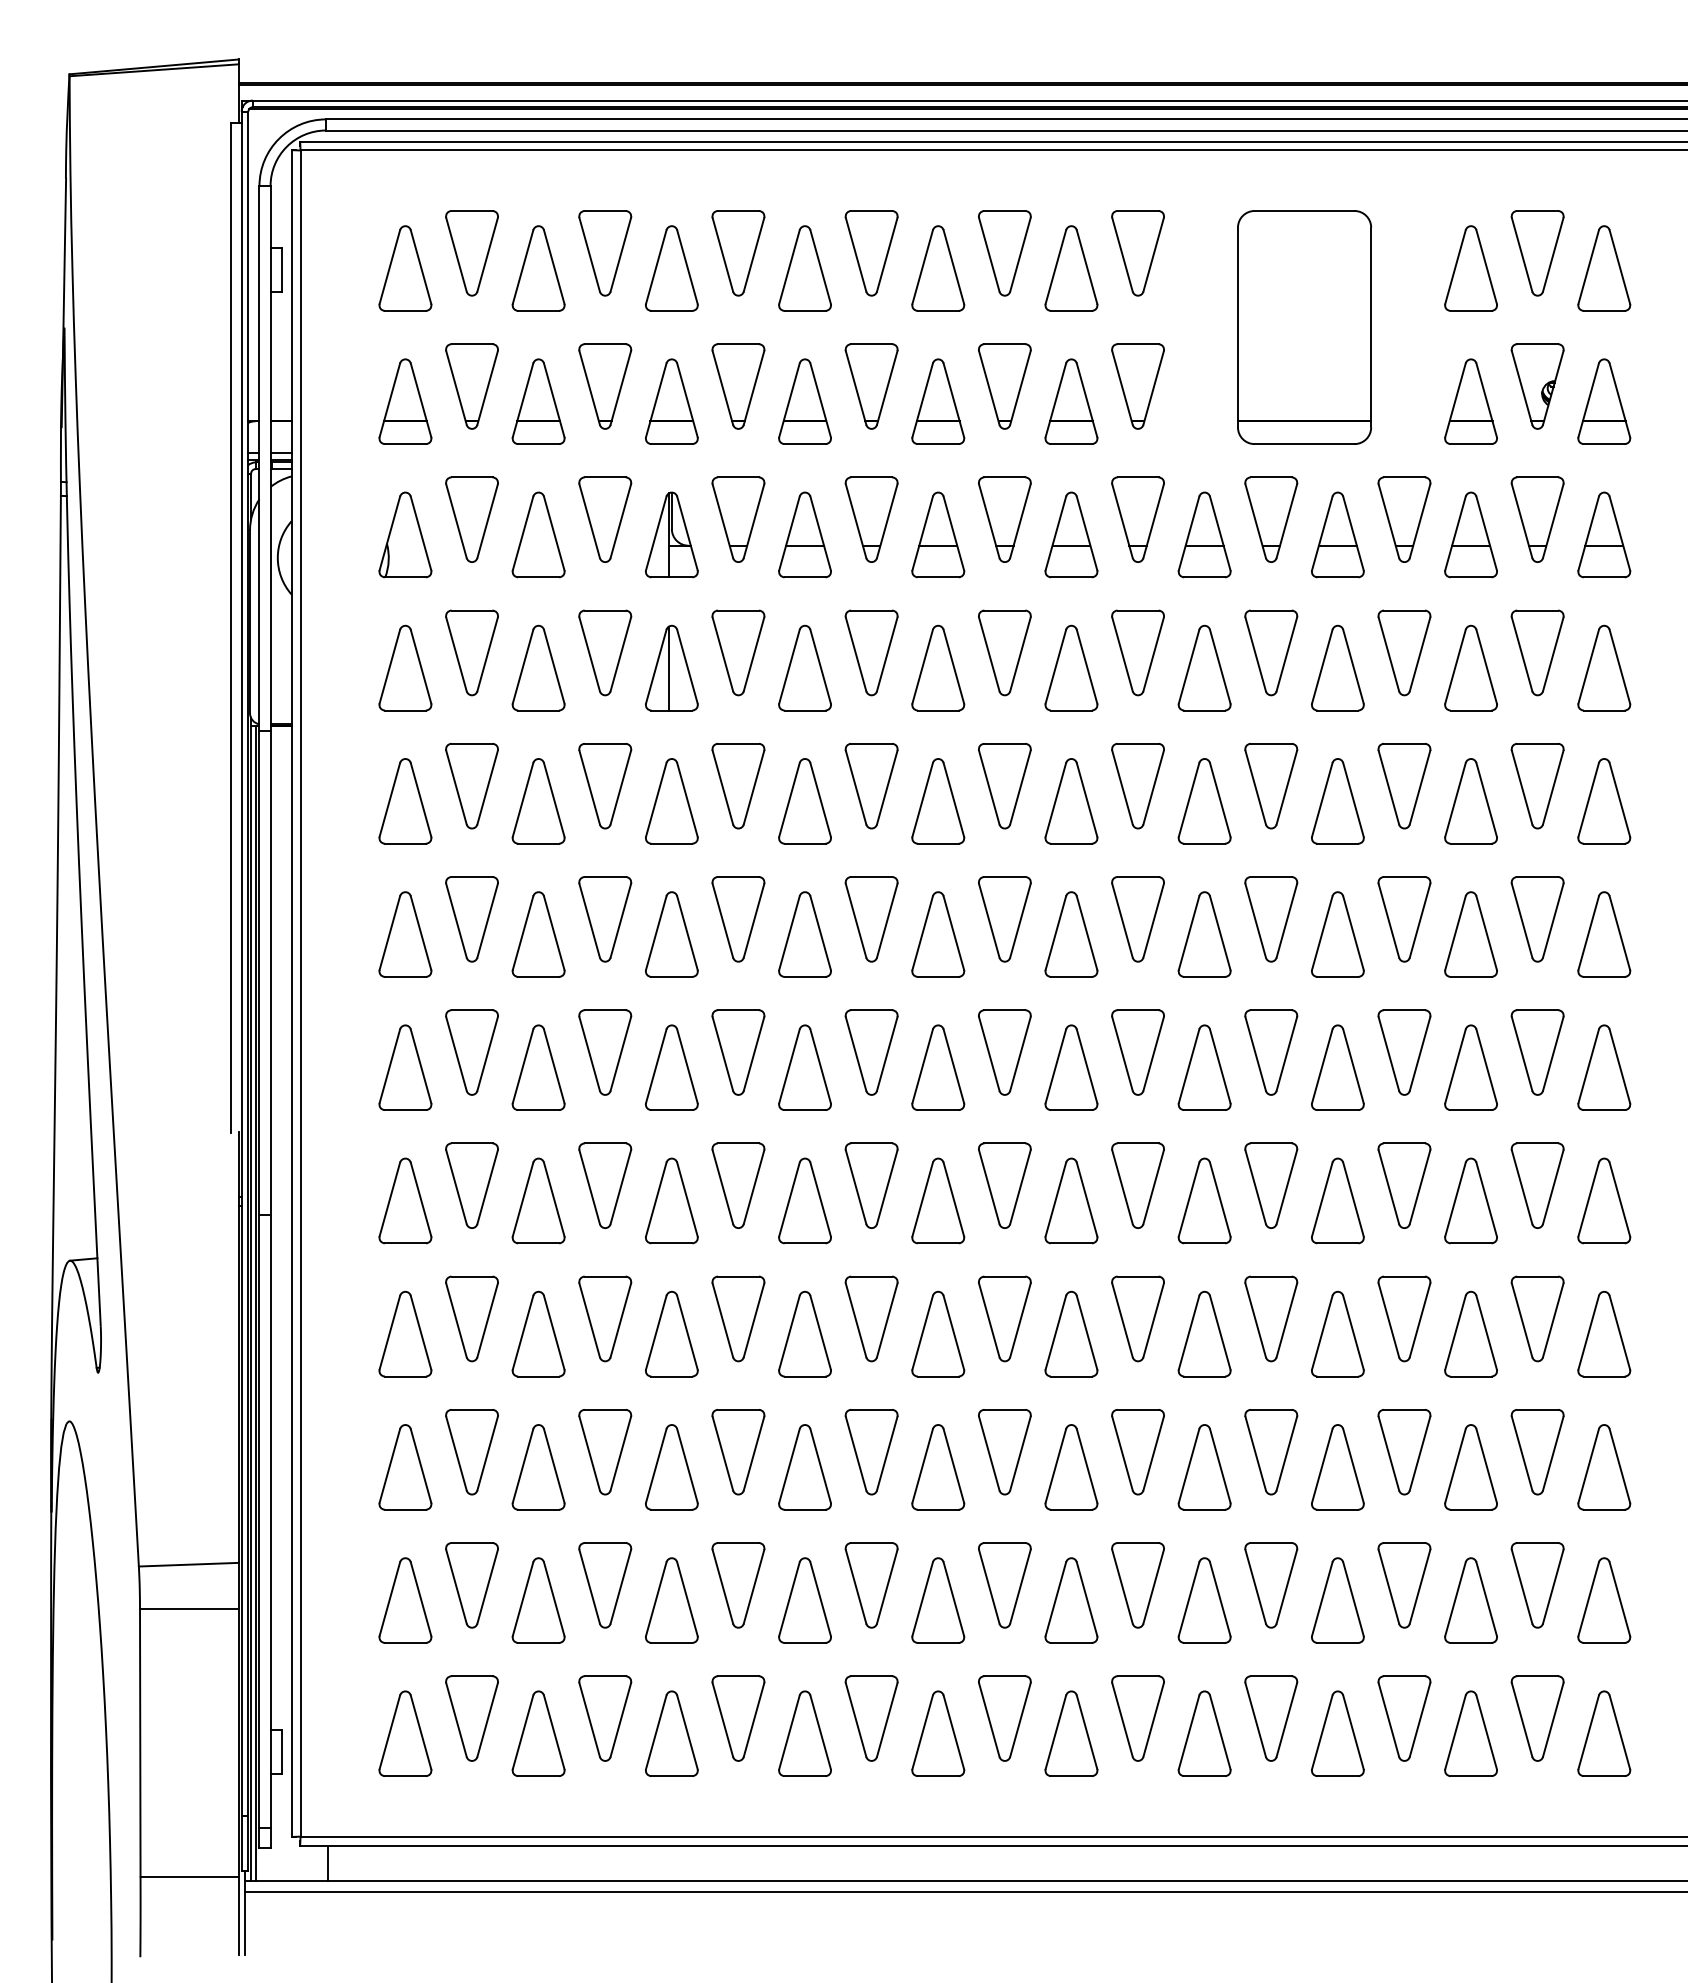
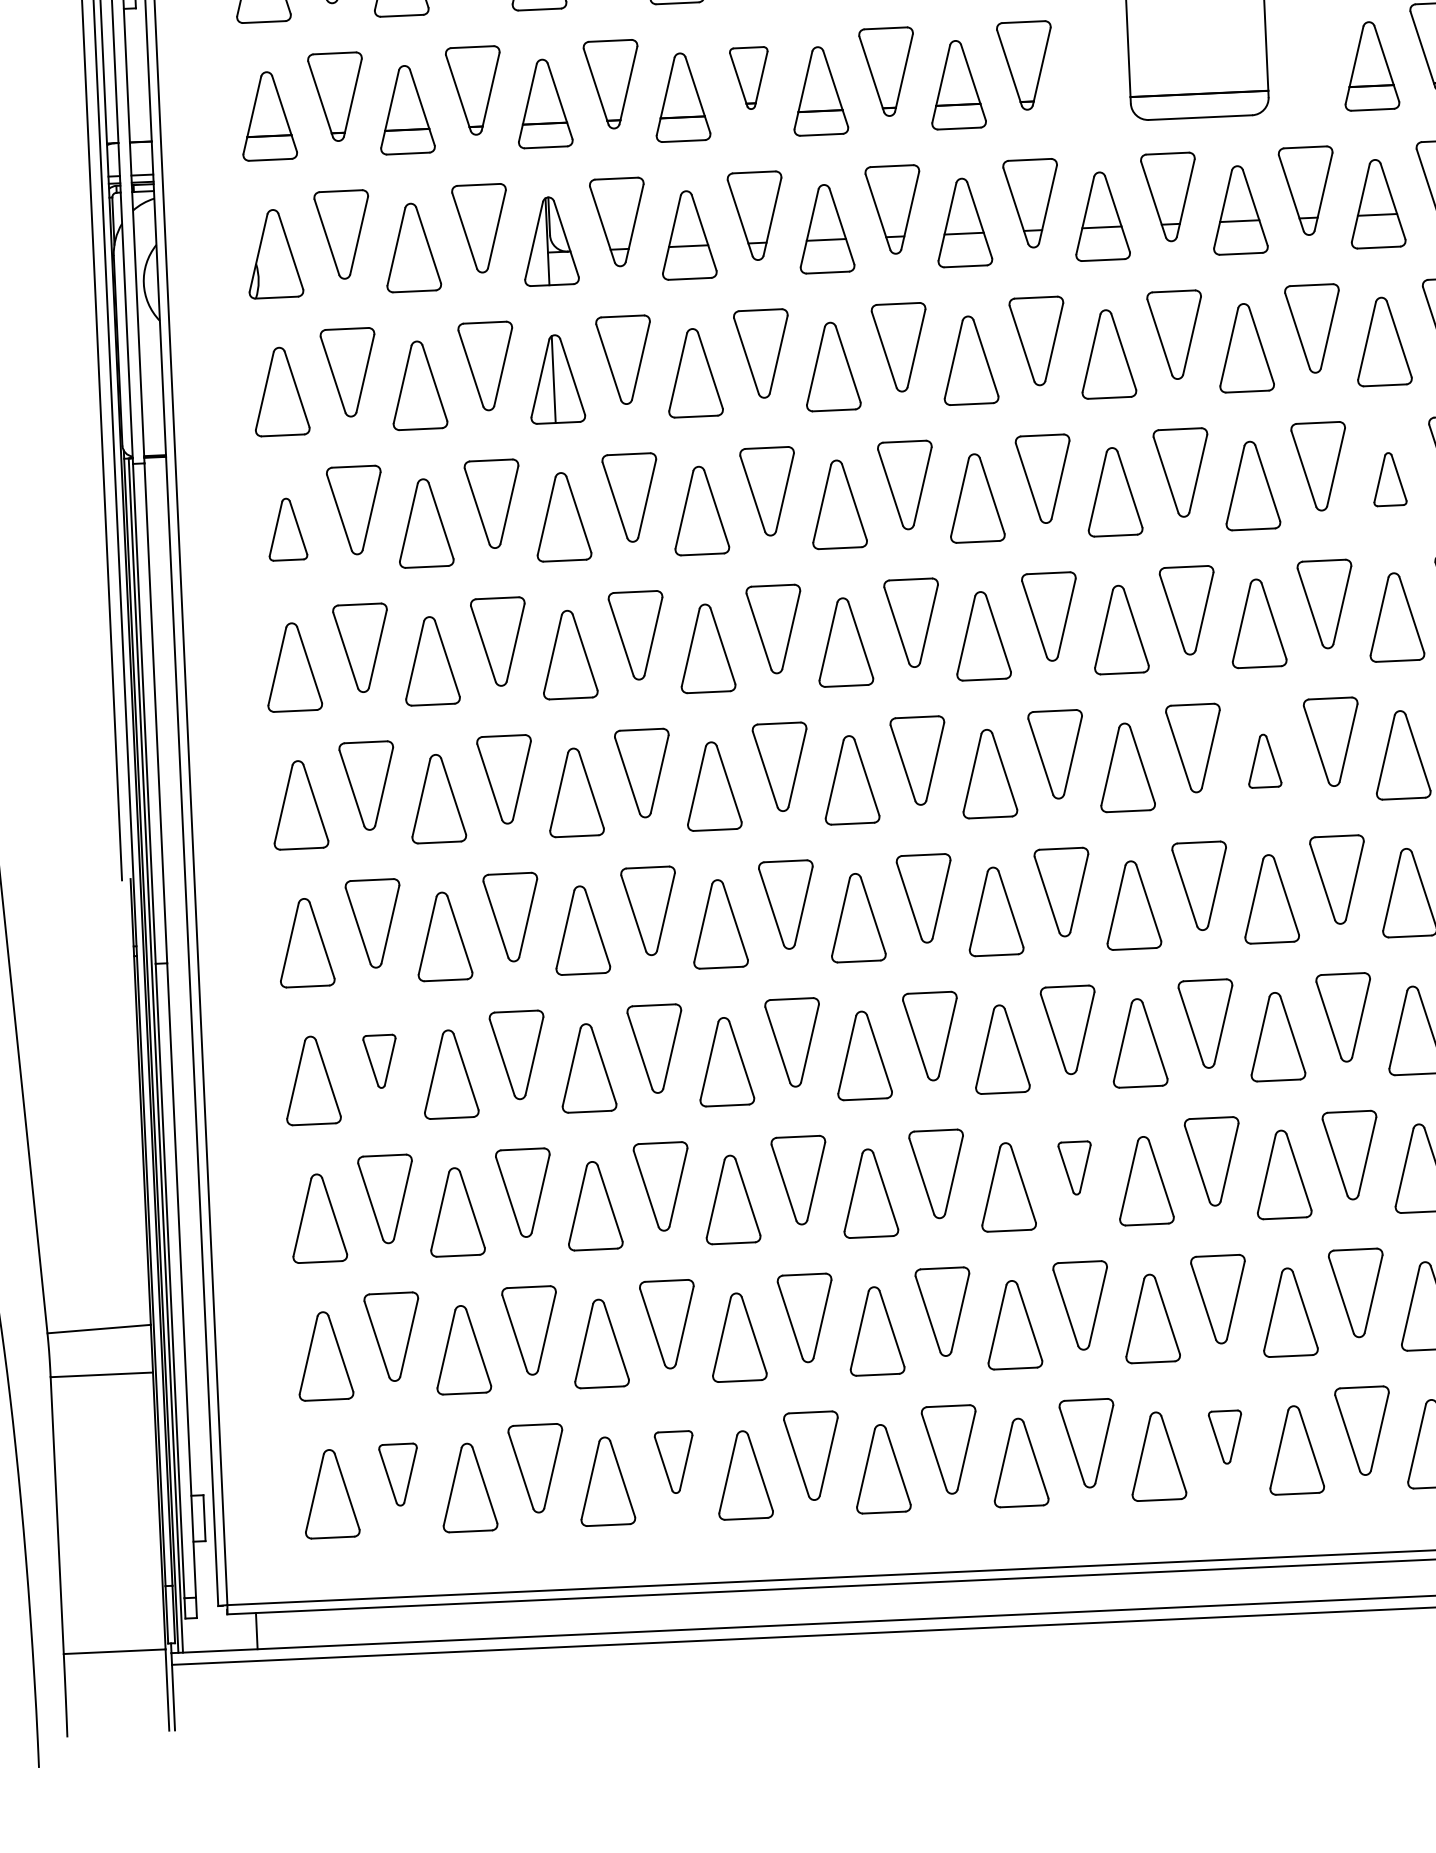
part: (871, 386) -> (749, 78), size x0.7
part: (405, 801) -> (287, 529), size x0.7
part: (1470, 801) -> (1388, 479), size x0.6
part: (1337, 1067) -> (1263, 760), size x0.6
part: (471, 1318) -> (379, 1061), size x0.6
part: (1137, 1452) -> (1075, 1168), size x0.6
part: (471, 1718) -> (398, 1474), size x0.7
part: (738, 1718) -> (674, 1462), size x0.7
part: (1271, 1718) -> (1226, 1437), size x0.6

